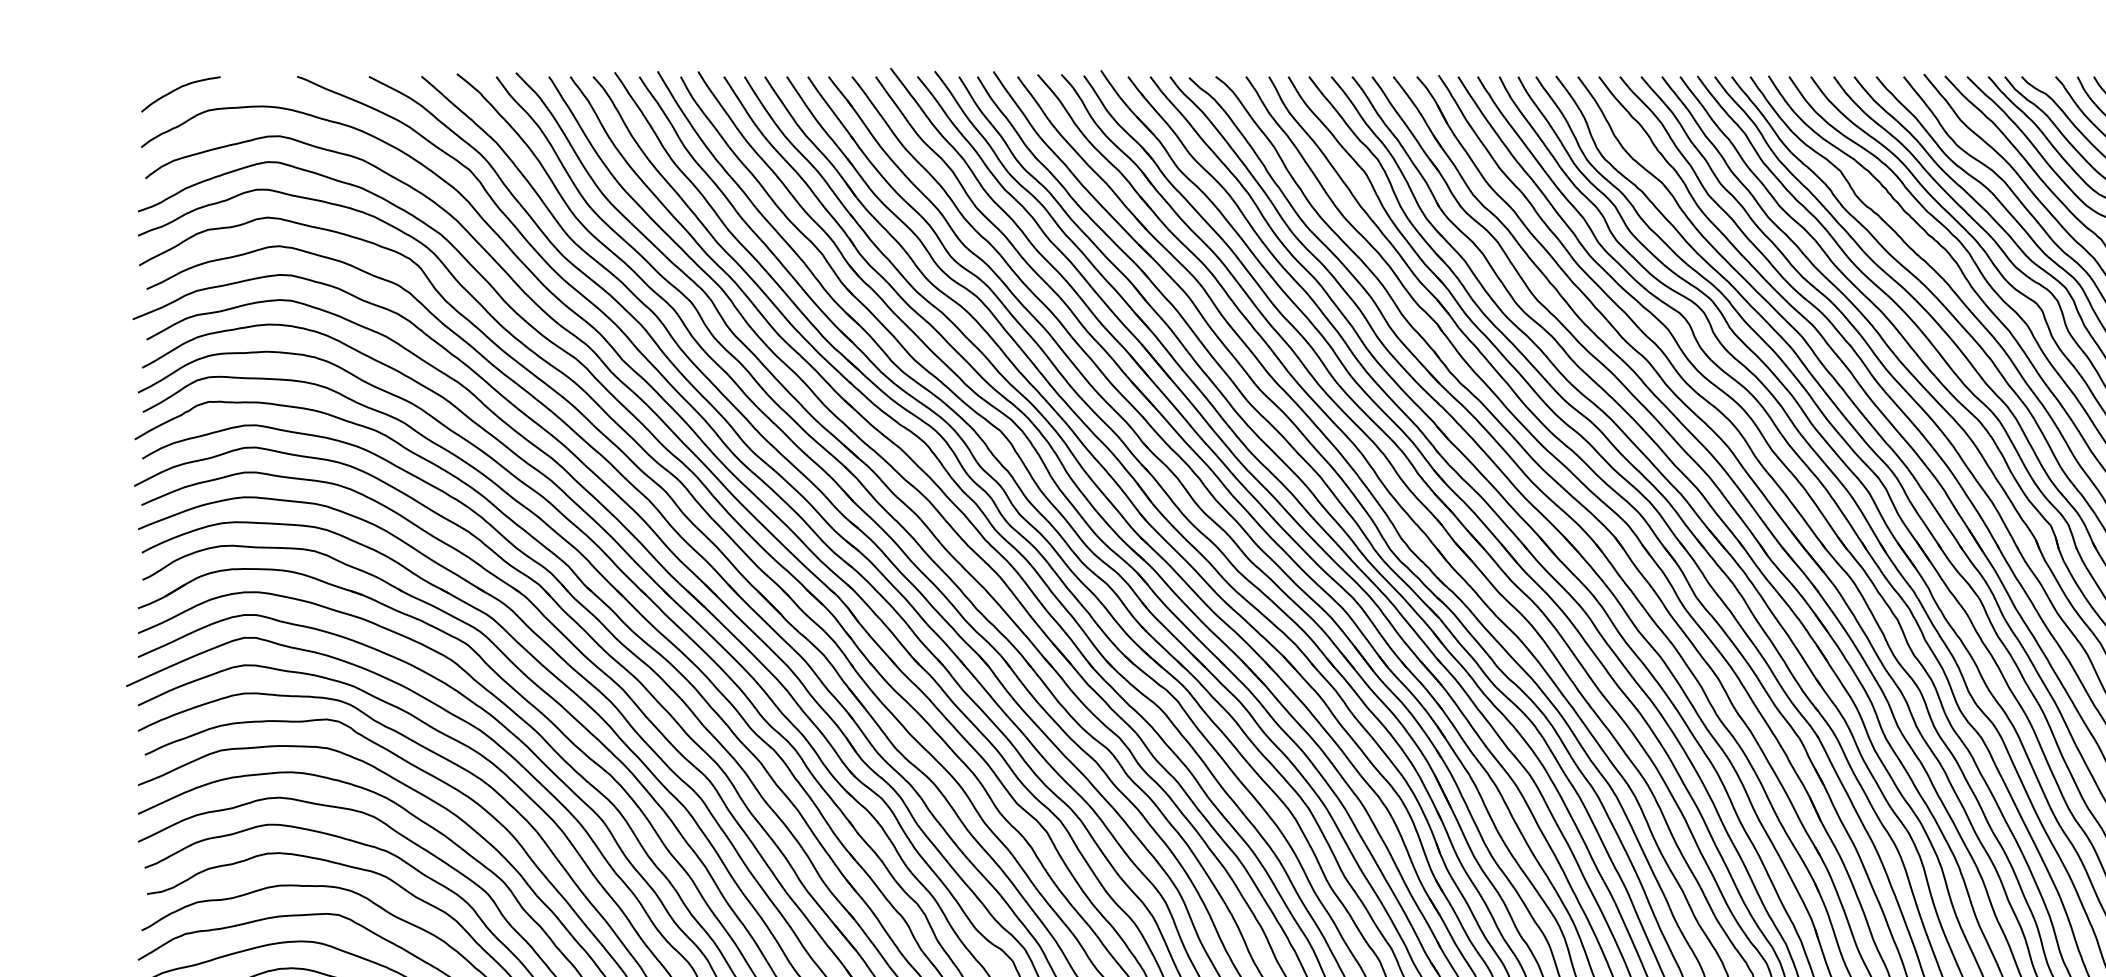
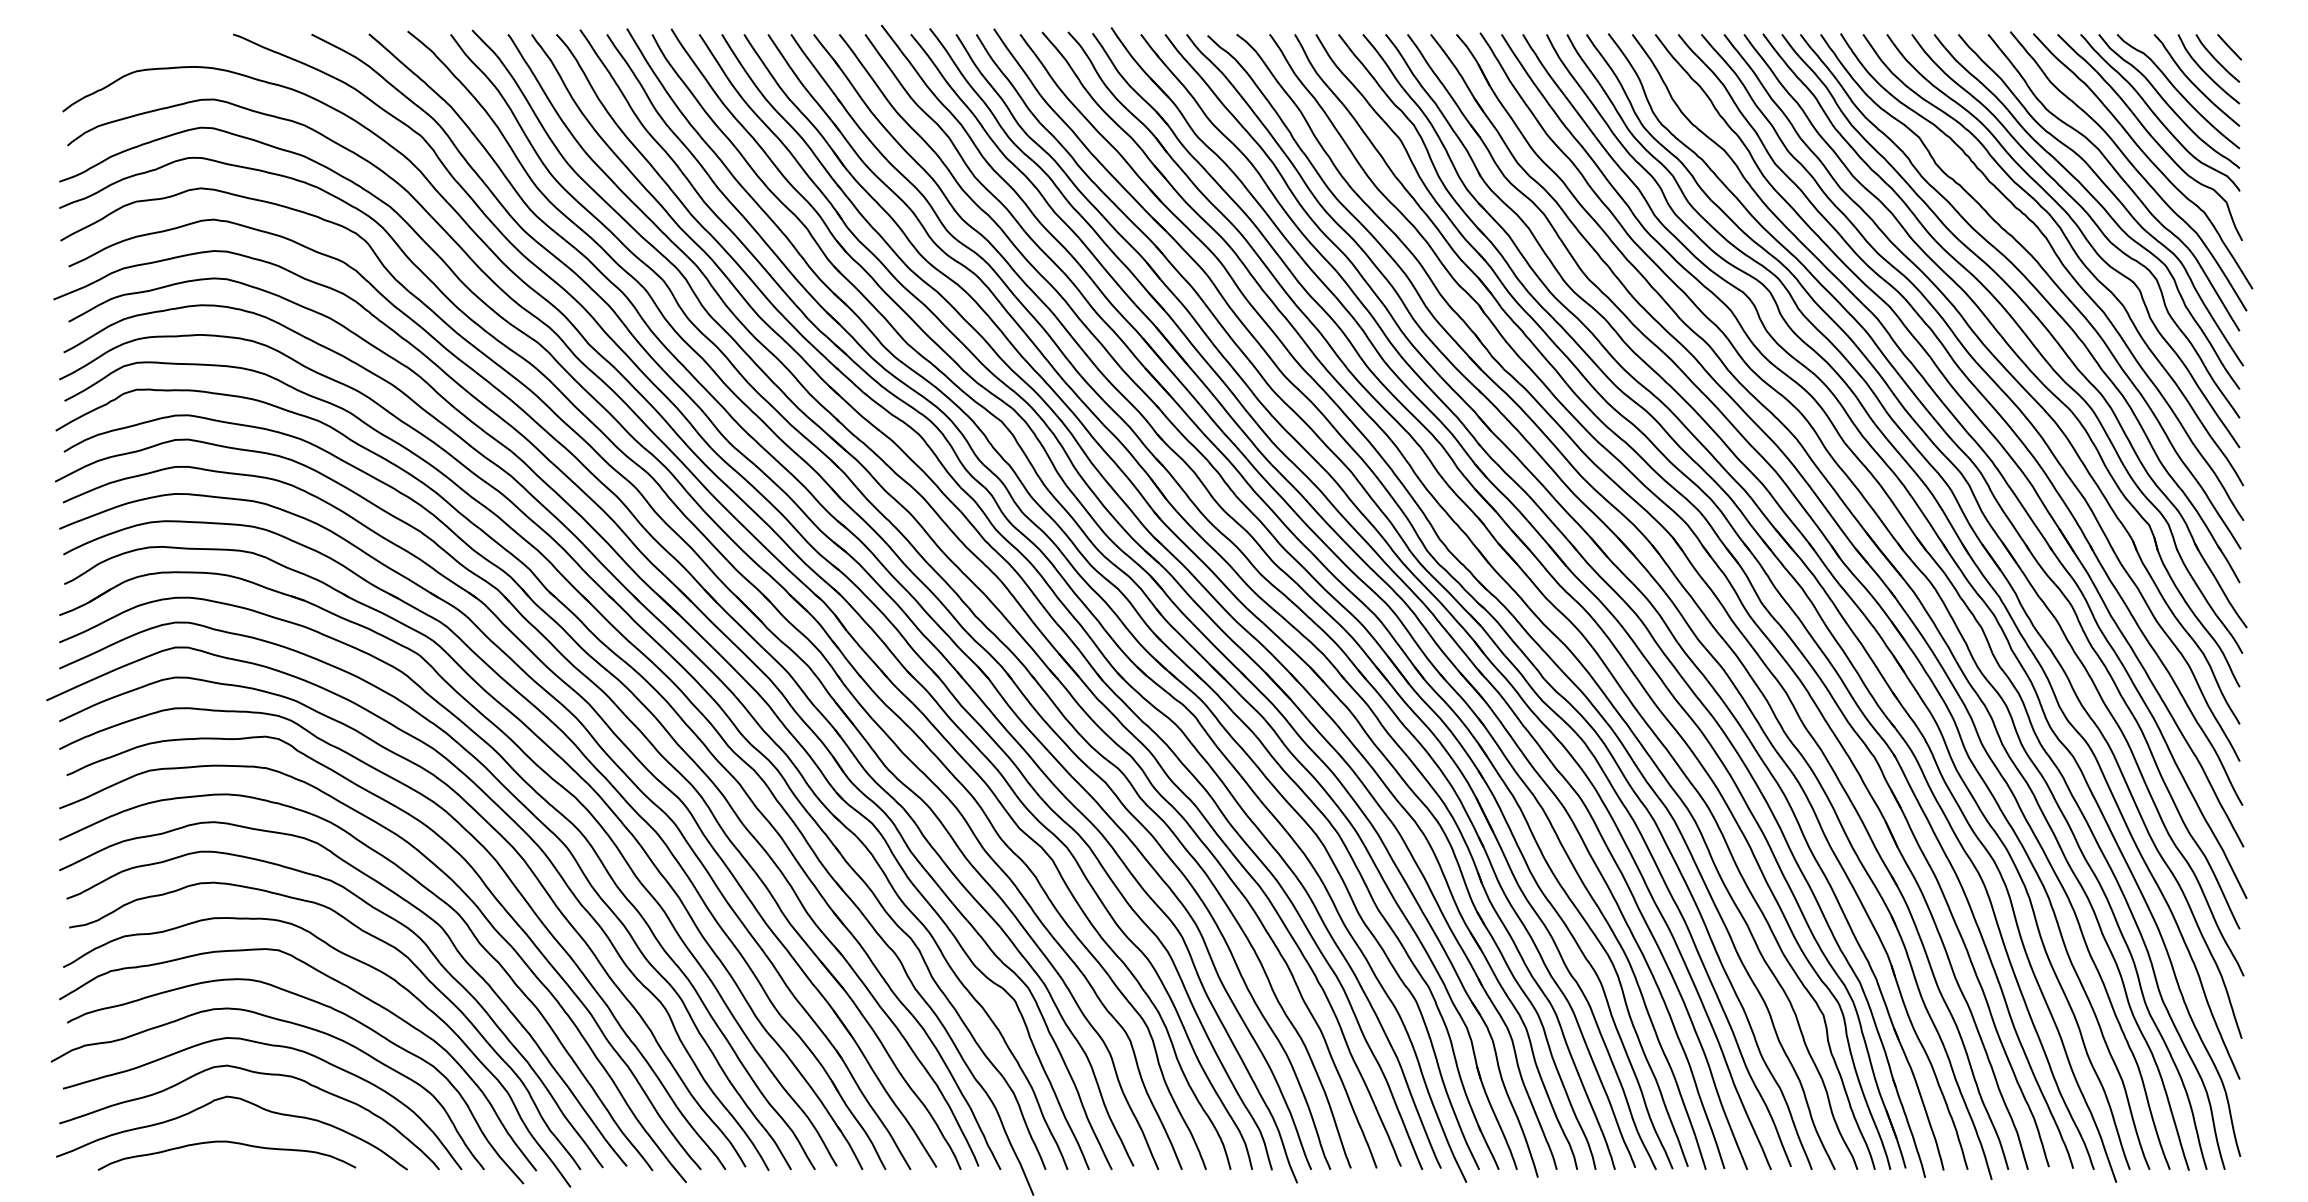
curve: (178, 89) -> (103, 48), removed

